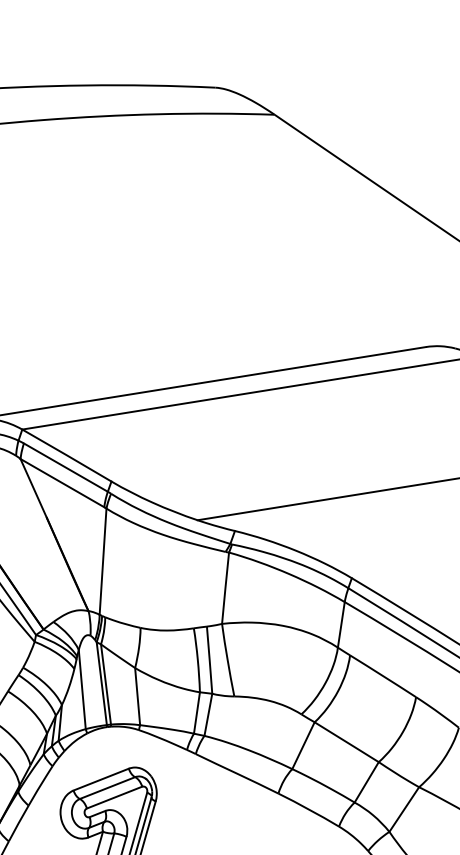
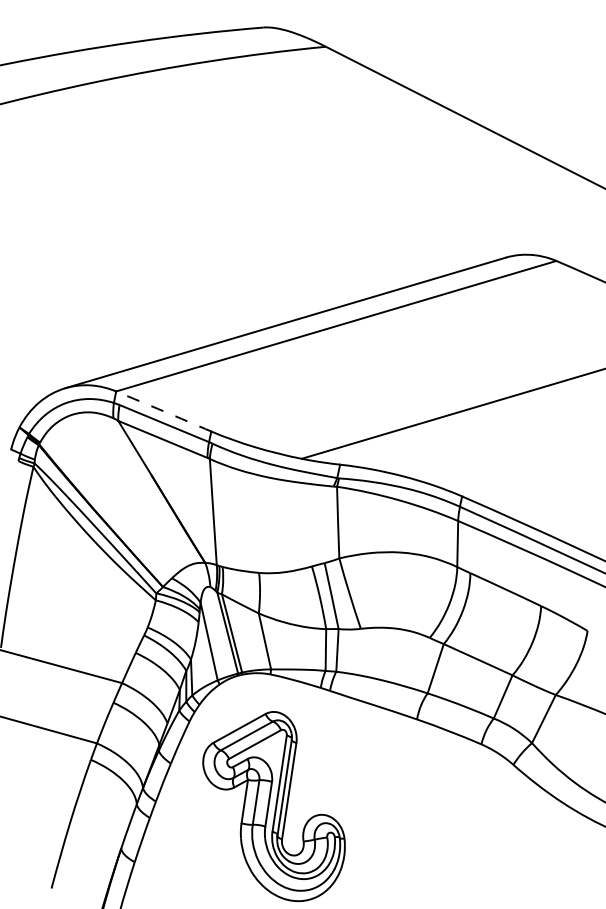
arc: (66, 455) -> (163, 411), solid -> dashed

